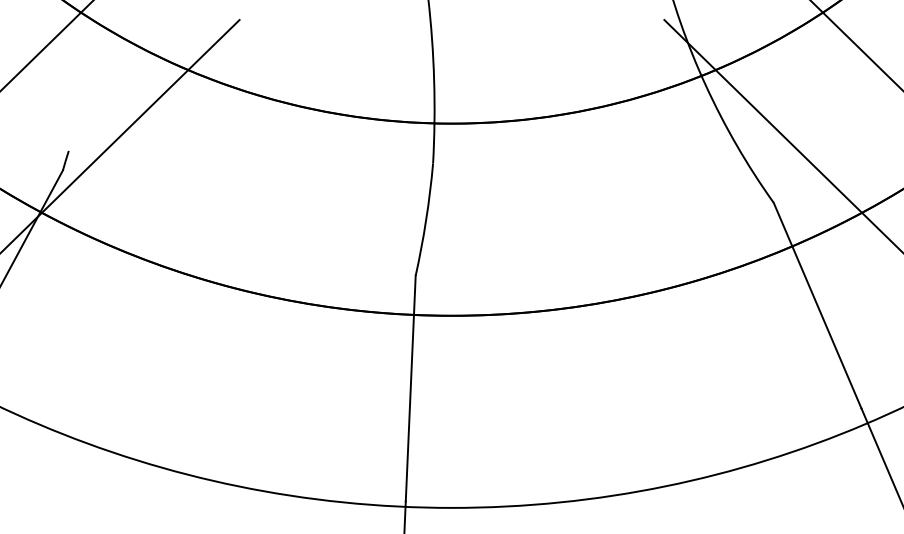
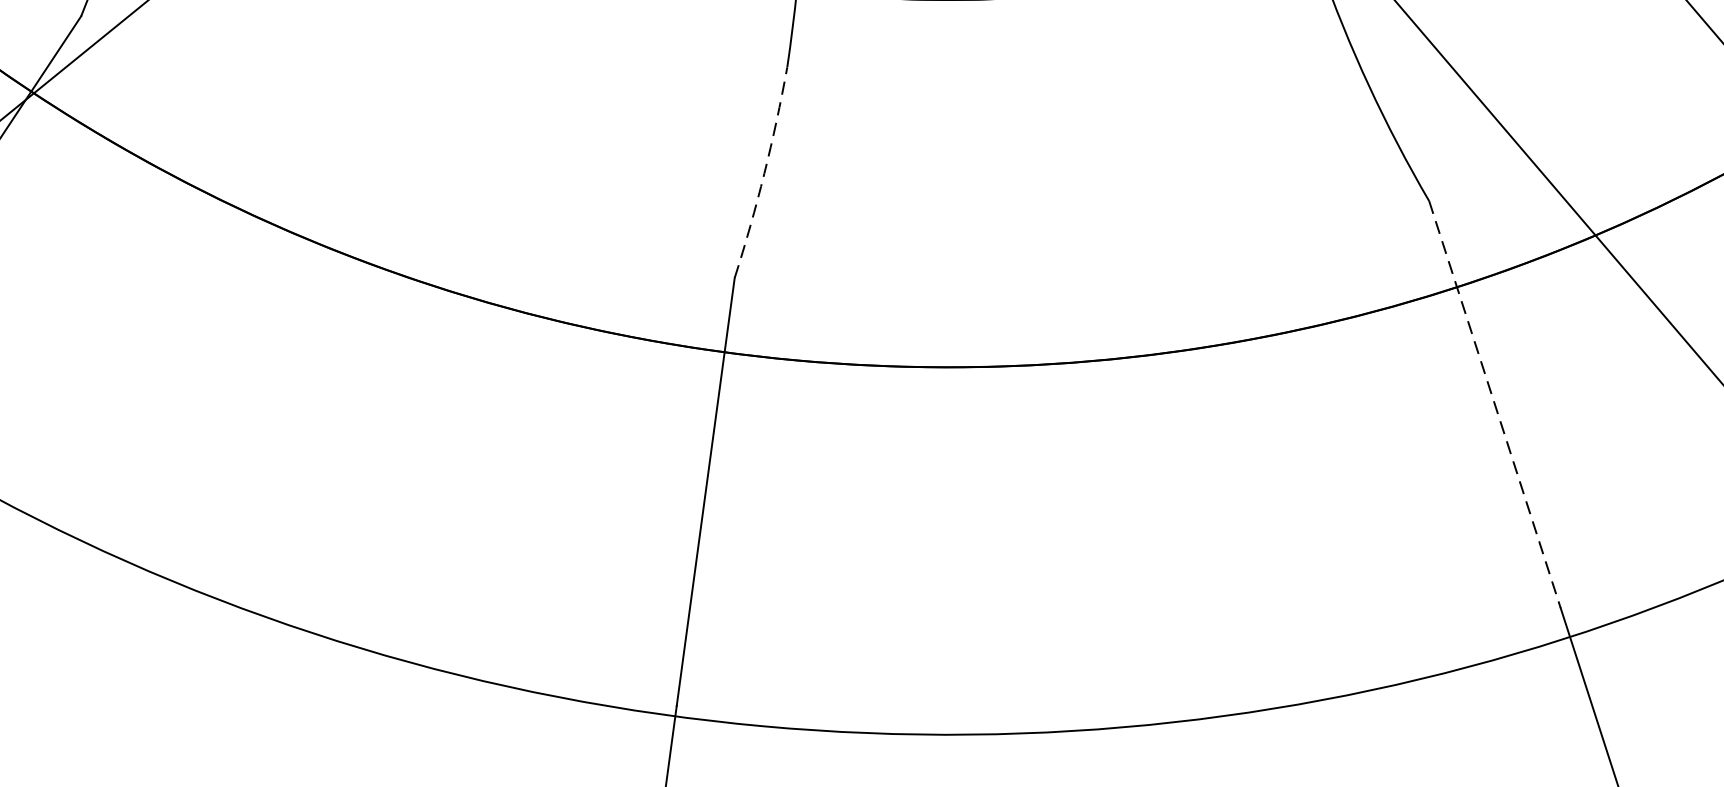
arc: (426, 219) -> (765, 172), solid -> dashed
line: (817, 305) -> (1494, 404), solid -> dashed

